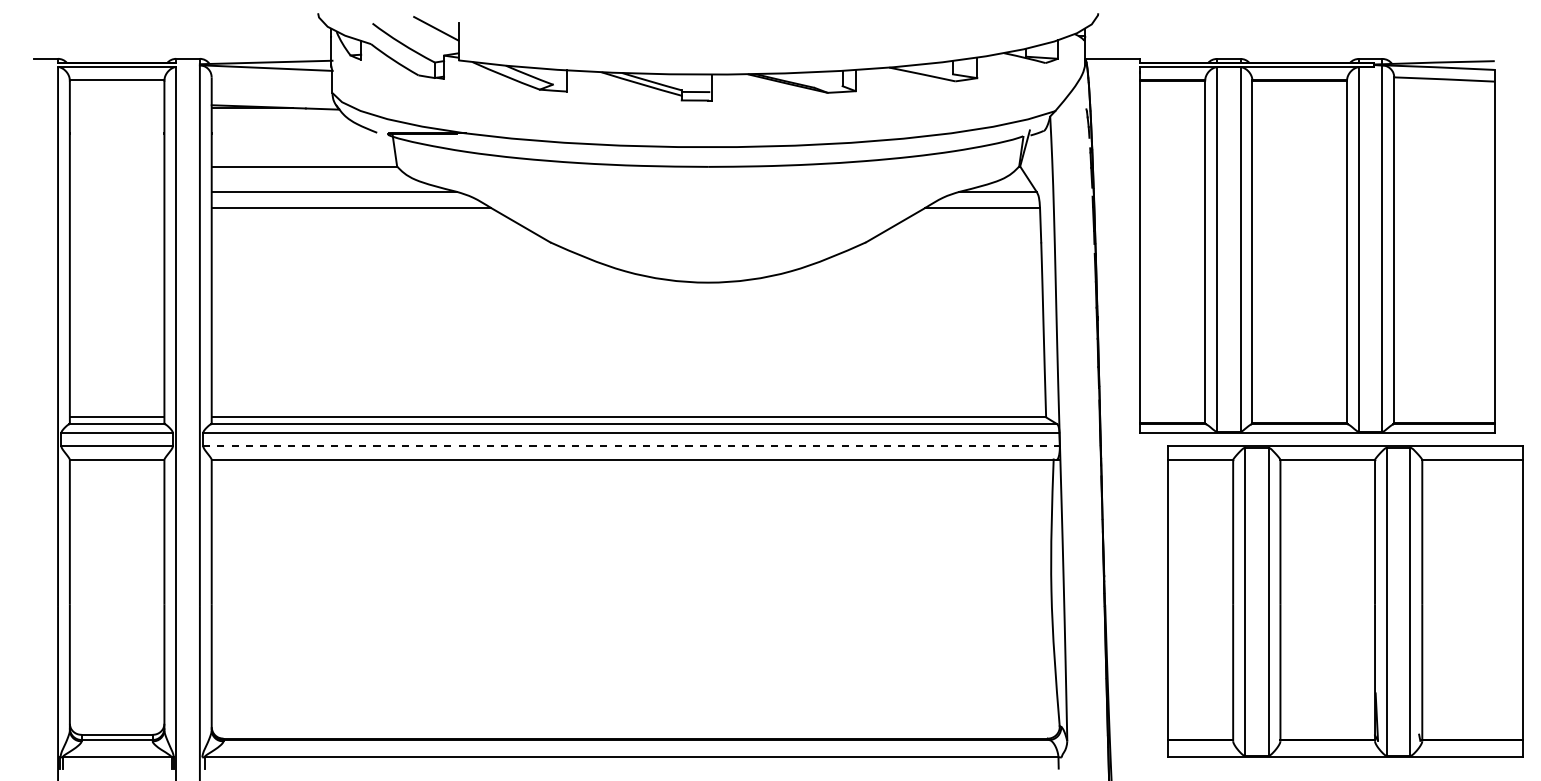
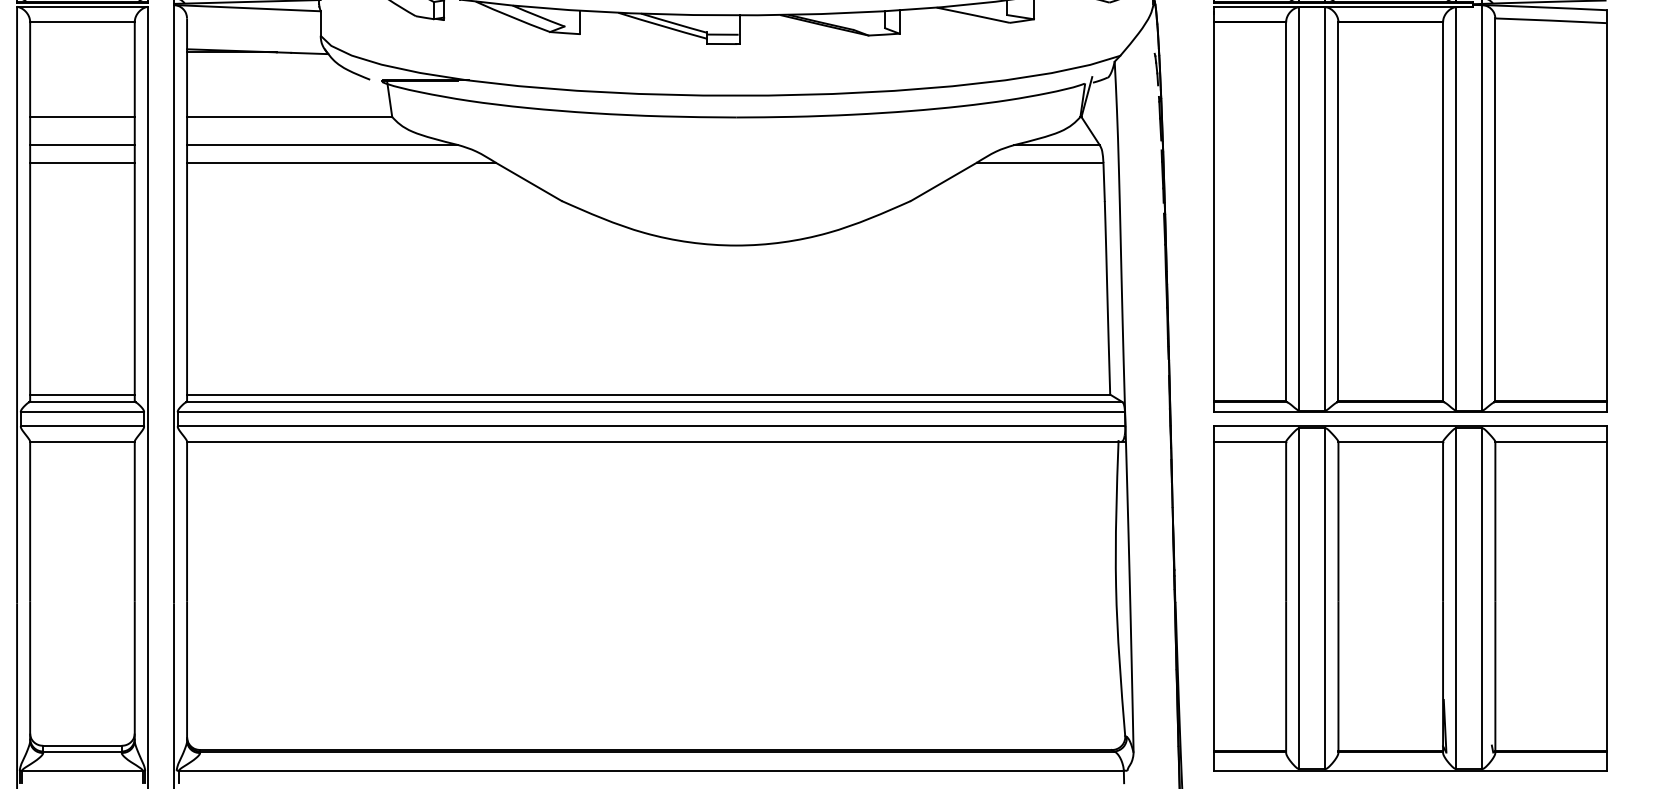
line: (116, 166) -> (81, 117), added
line: (116, 191) -> (81, 144), added
line: (116, 207) -> (81, 162), added
line: (632, 446) -> (652, 426), dashed -> solid
part: (1345, 601) -> (1410, 598), moved

